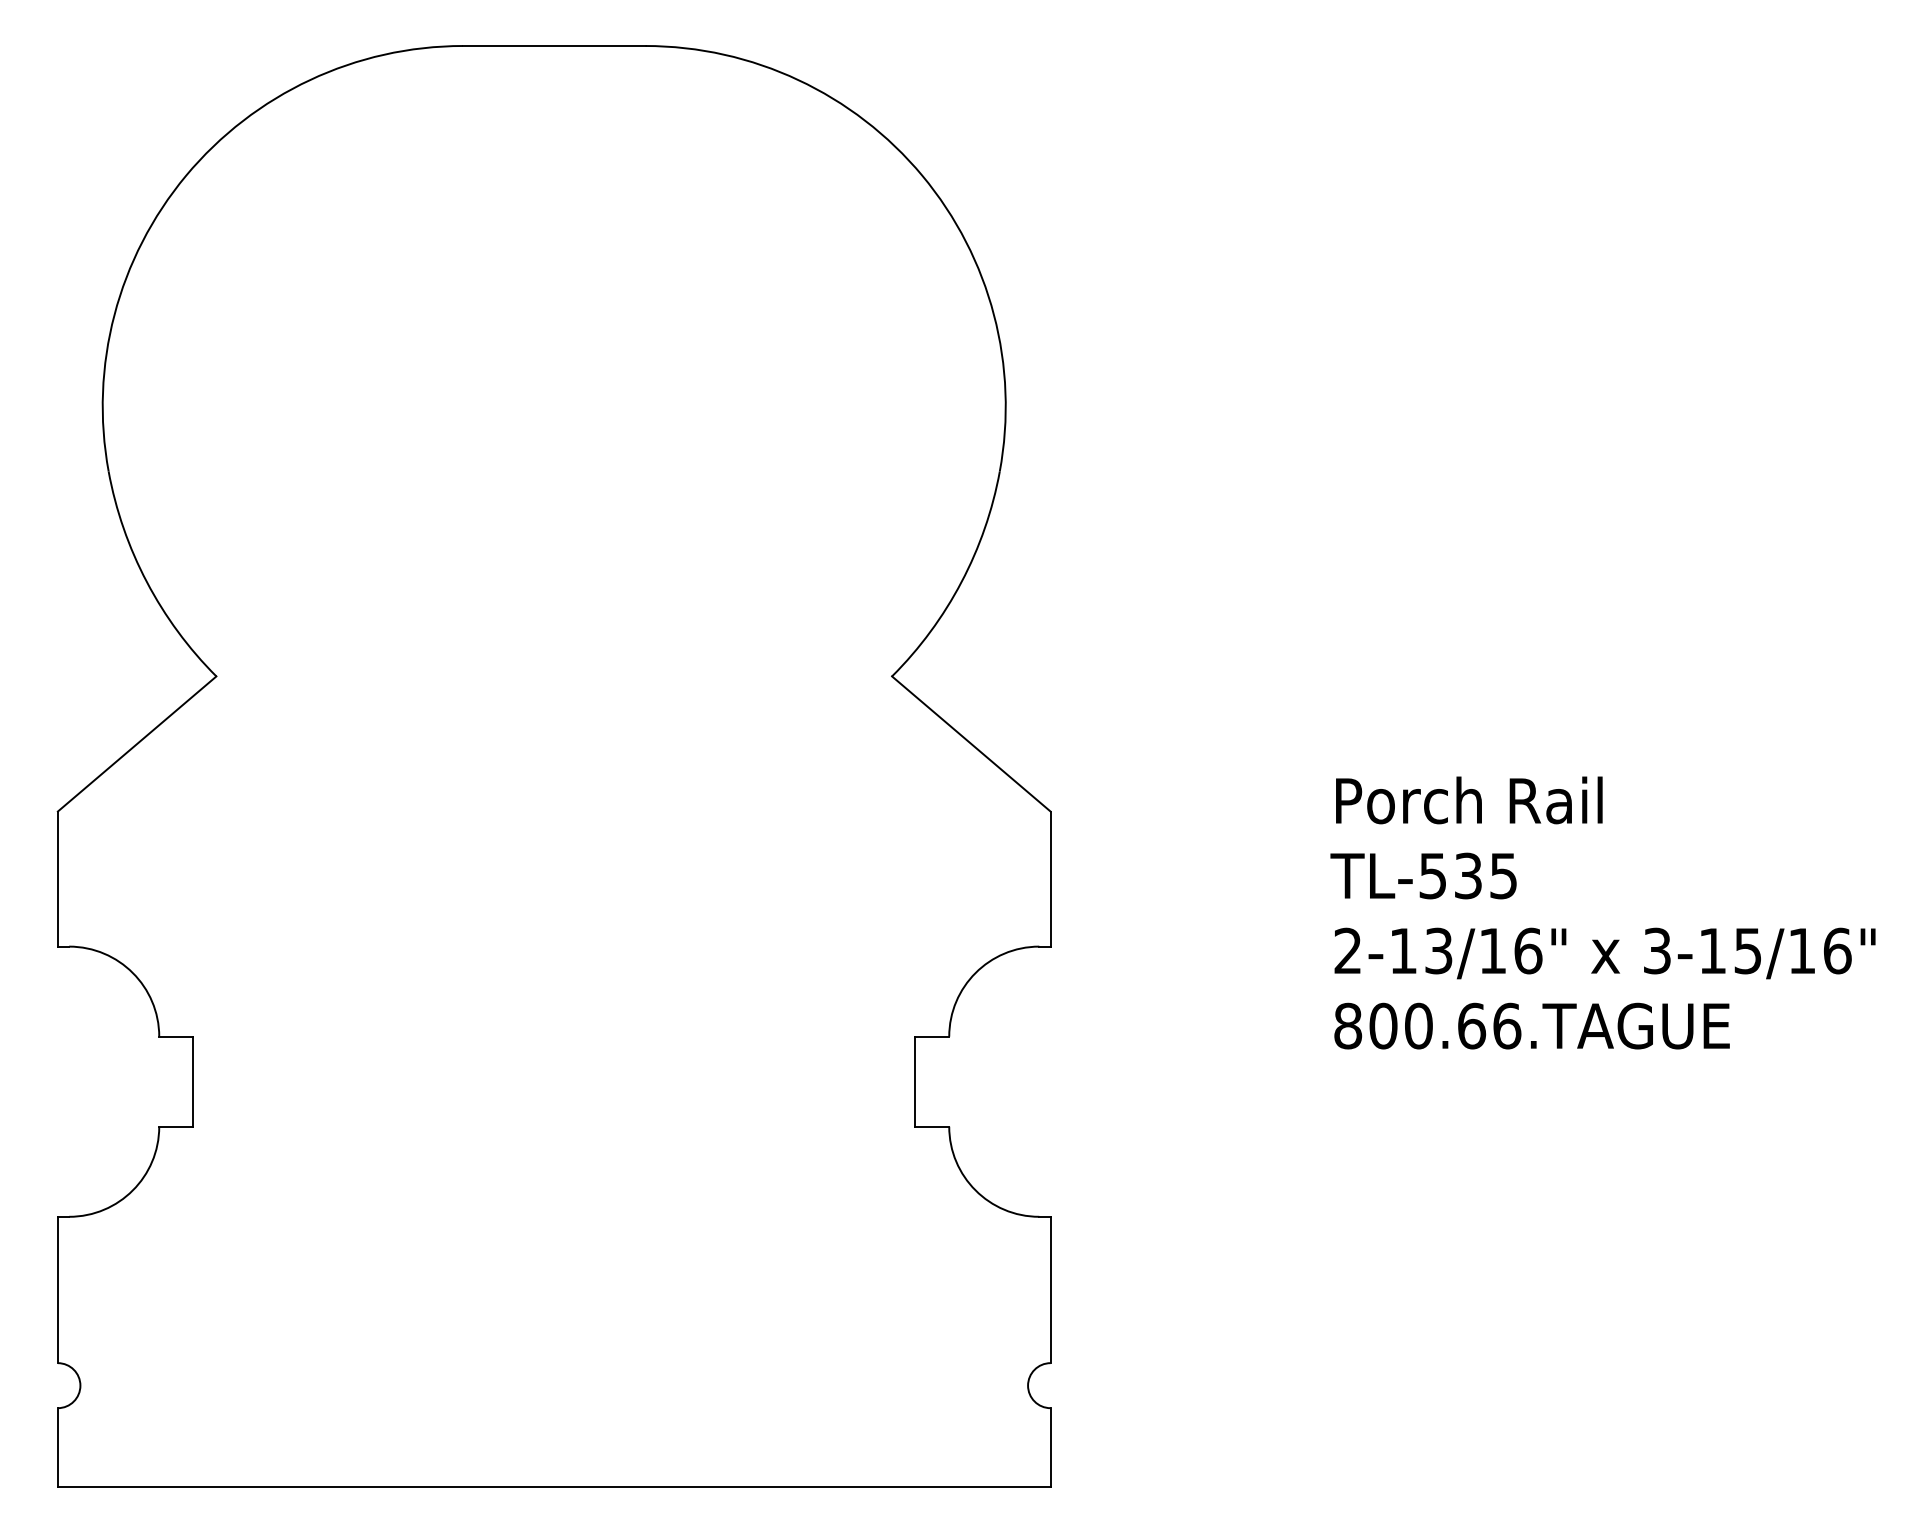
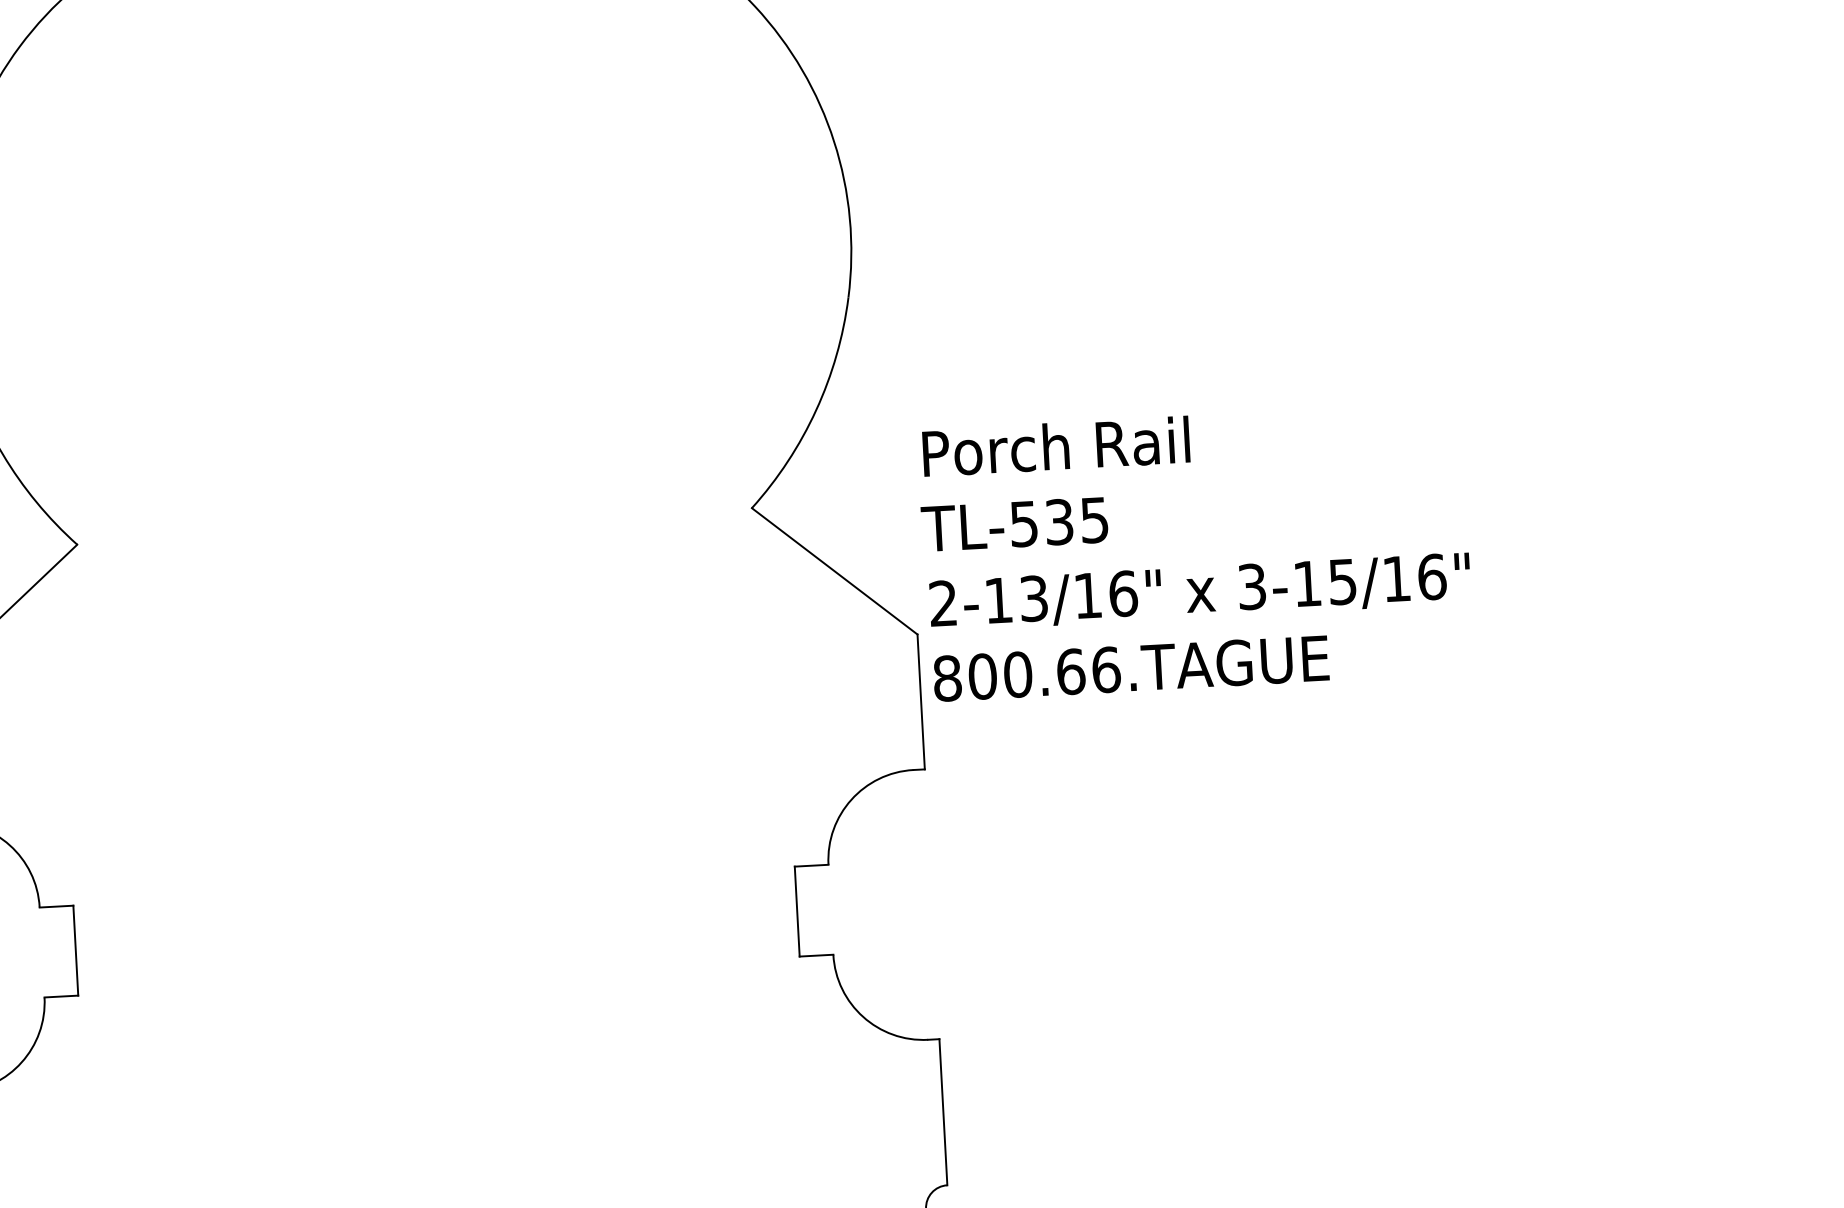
text: (1602, 912) -> (1195, 551), moved

